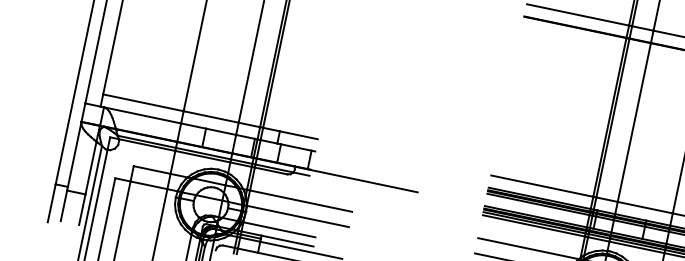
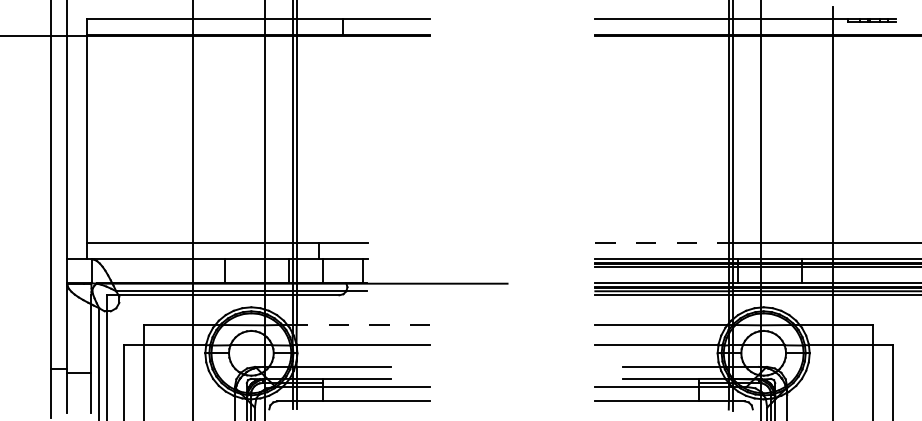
line: (542, 186) -> (662, 243), solid -> dashed
line: (301, 201) -> (363, 325), solid -> dashed

